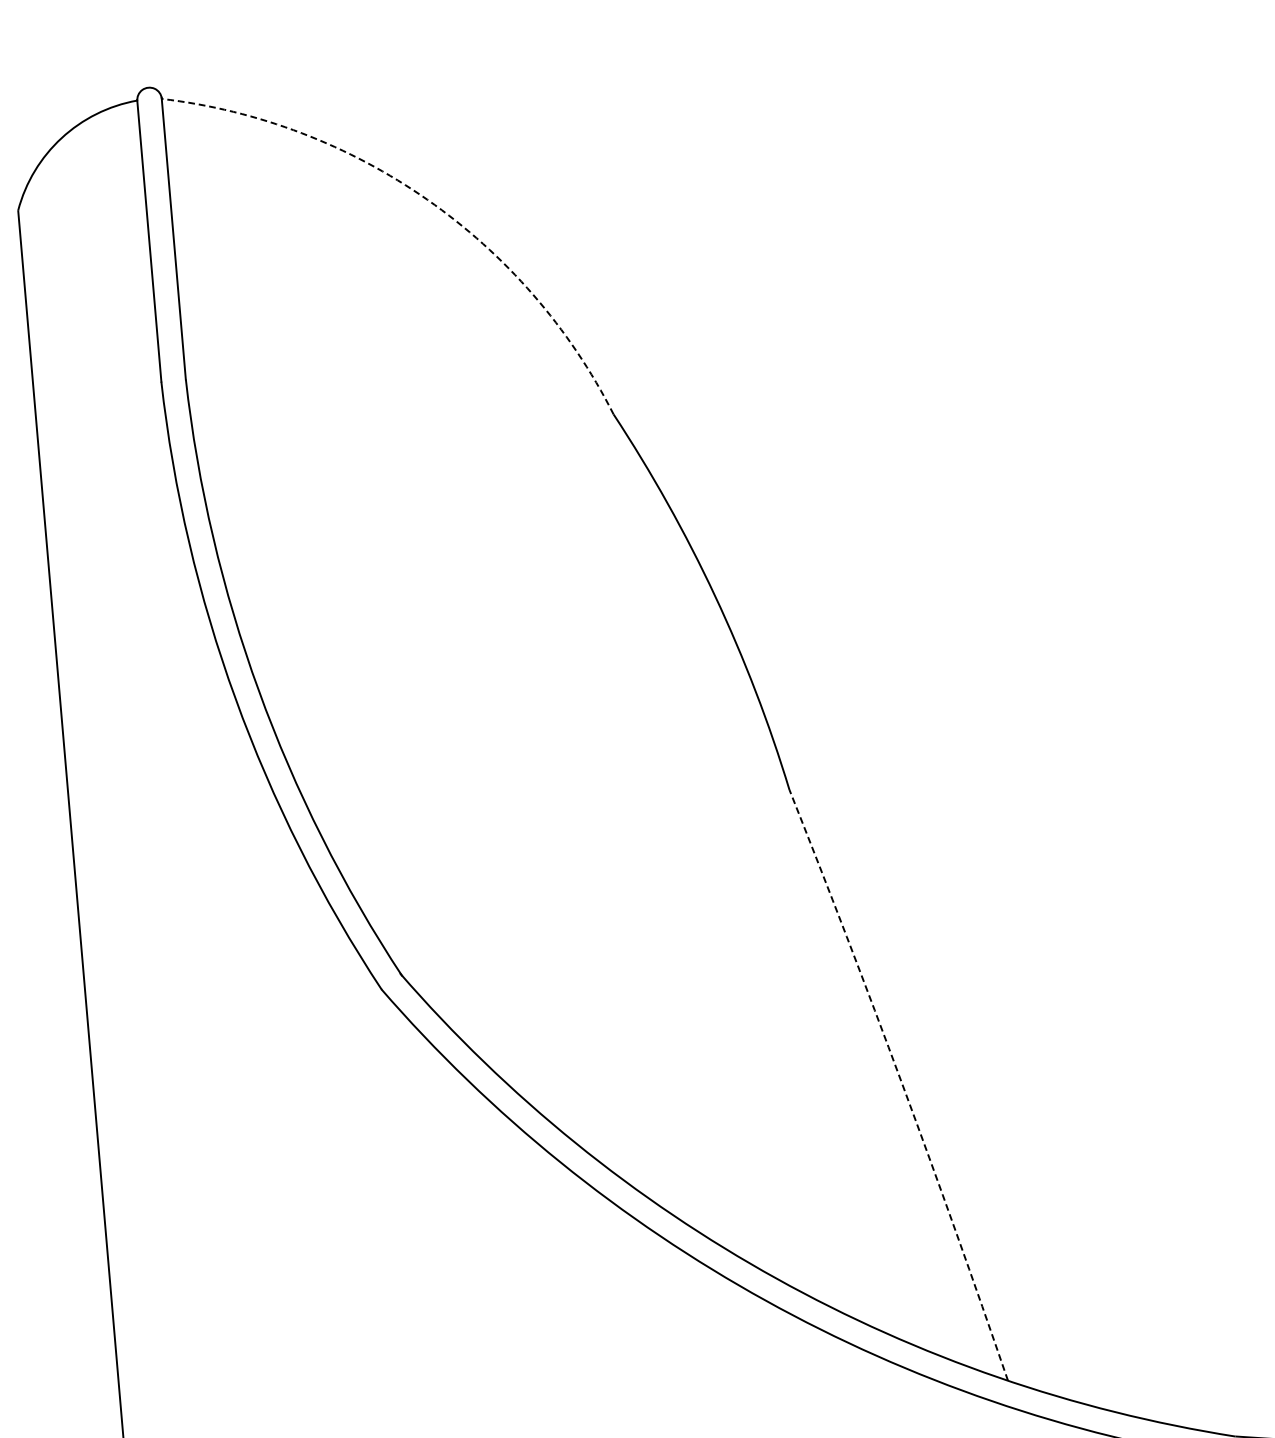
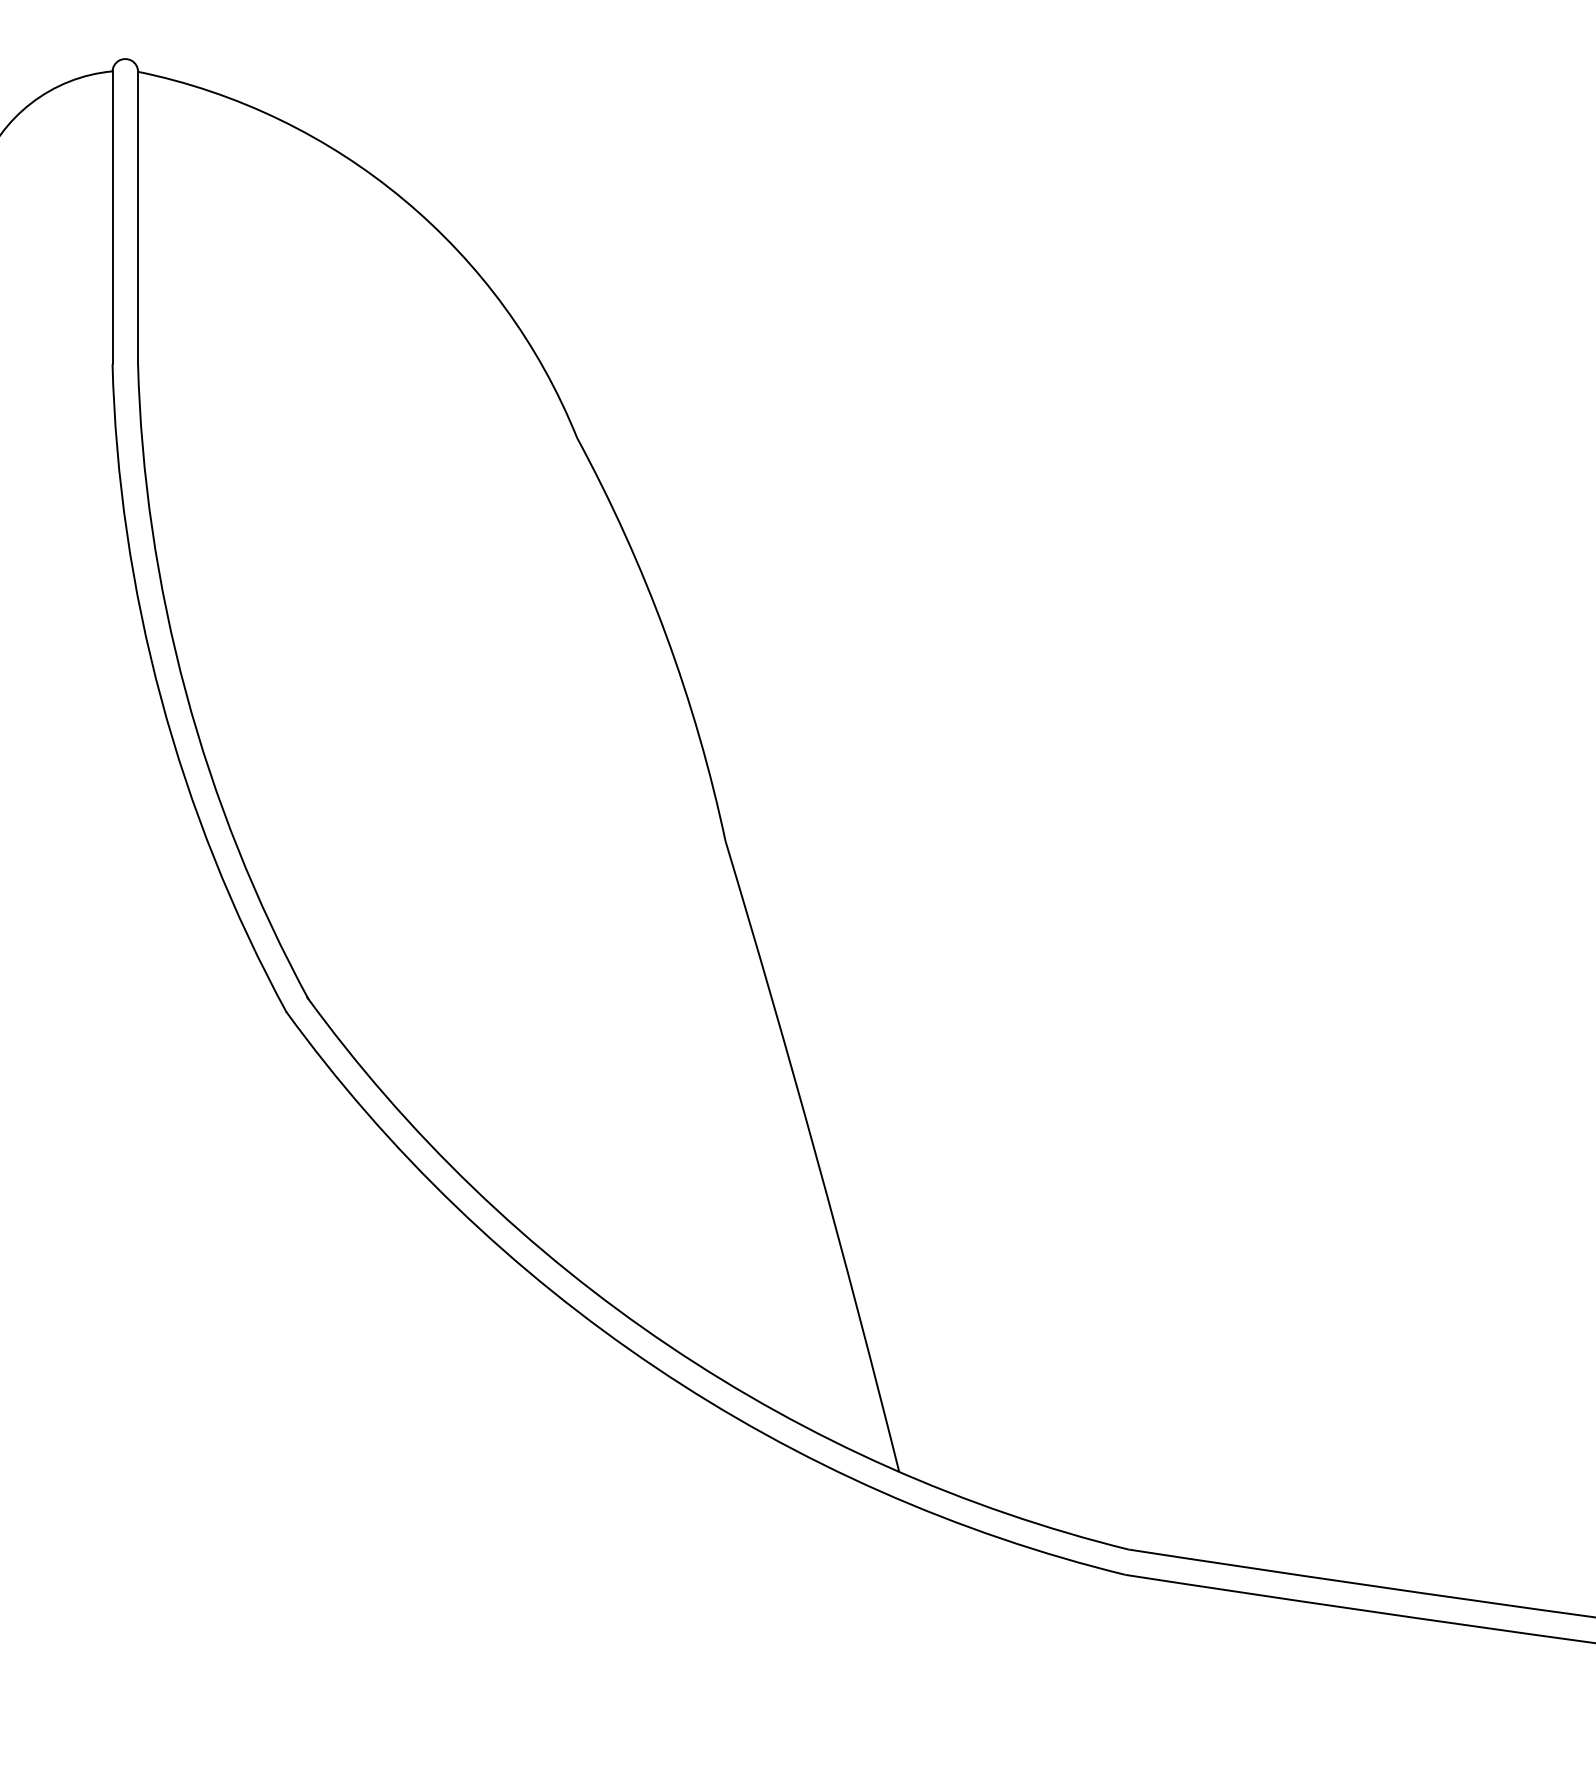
arc: (427, 199) -> (403, 199), dashed -> solid
arc: (902, 1083) -> (816, 1155), dashed -> solid

